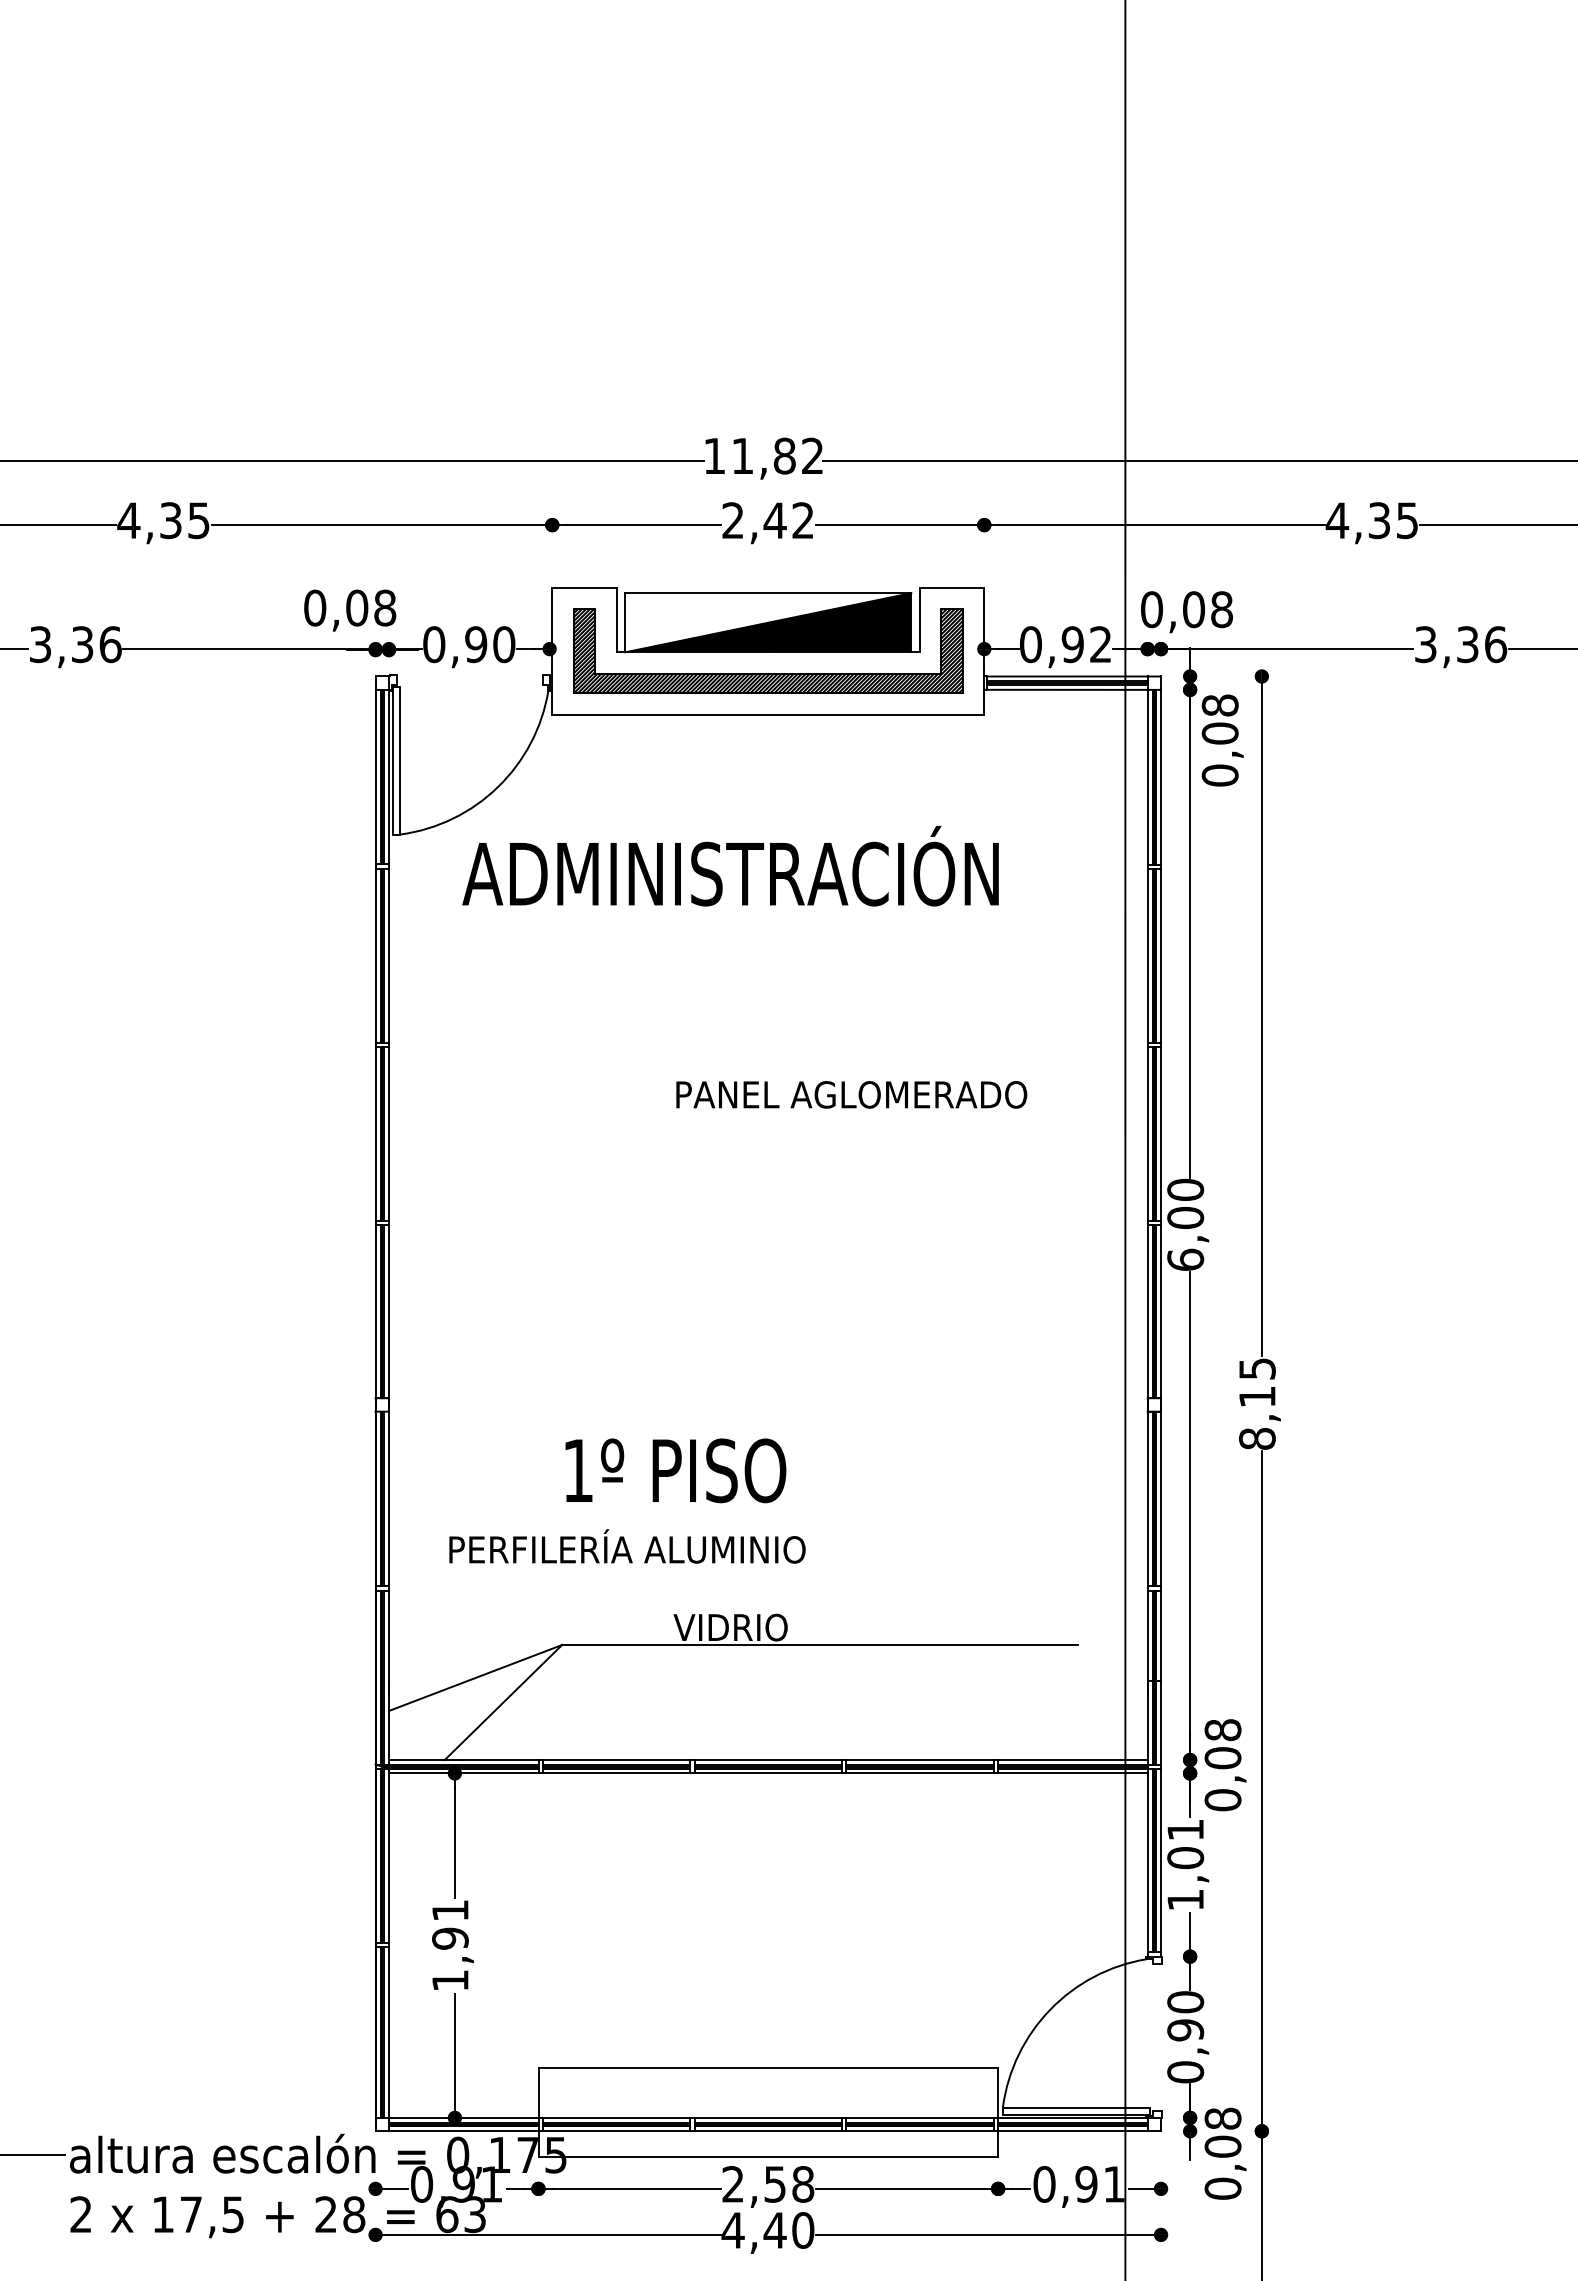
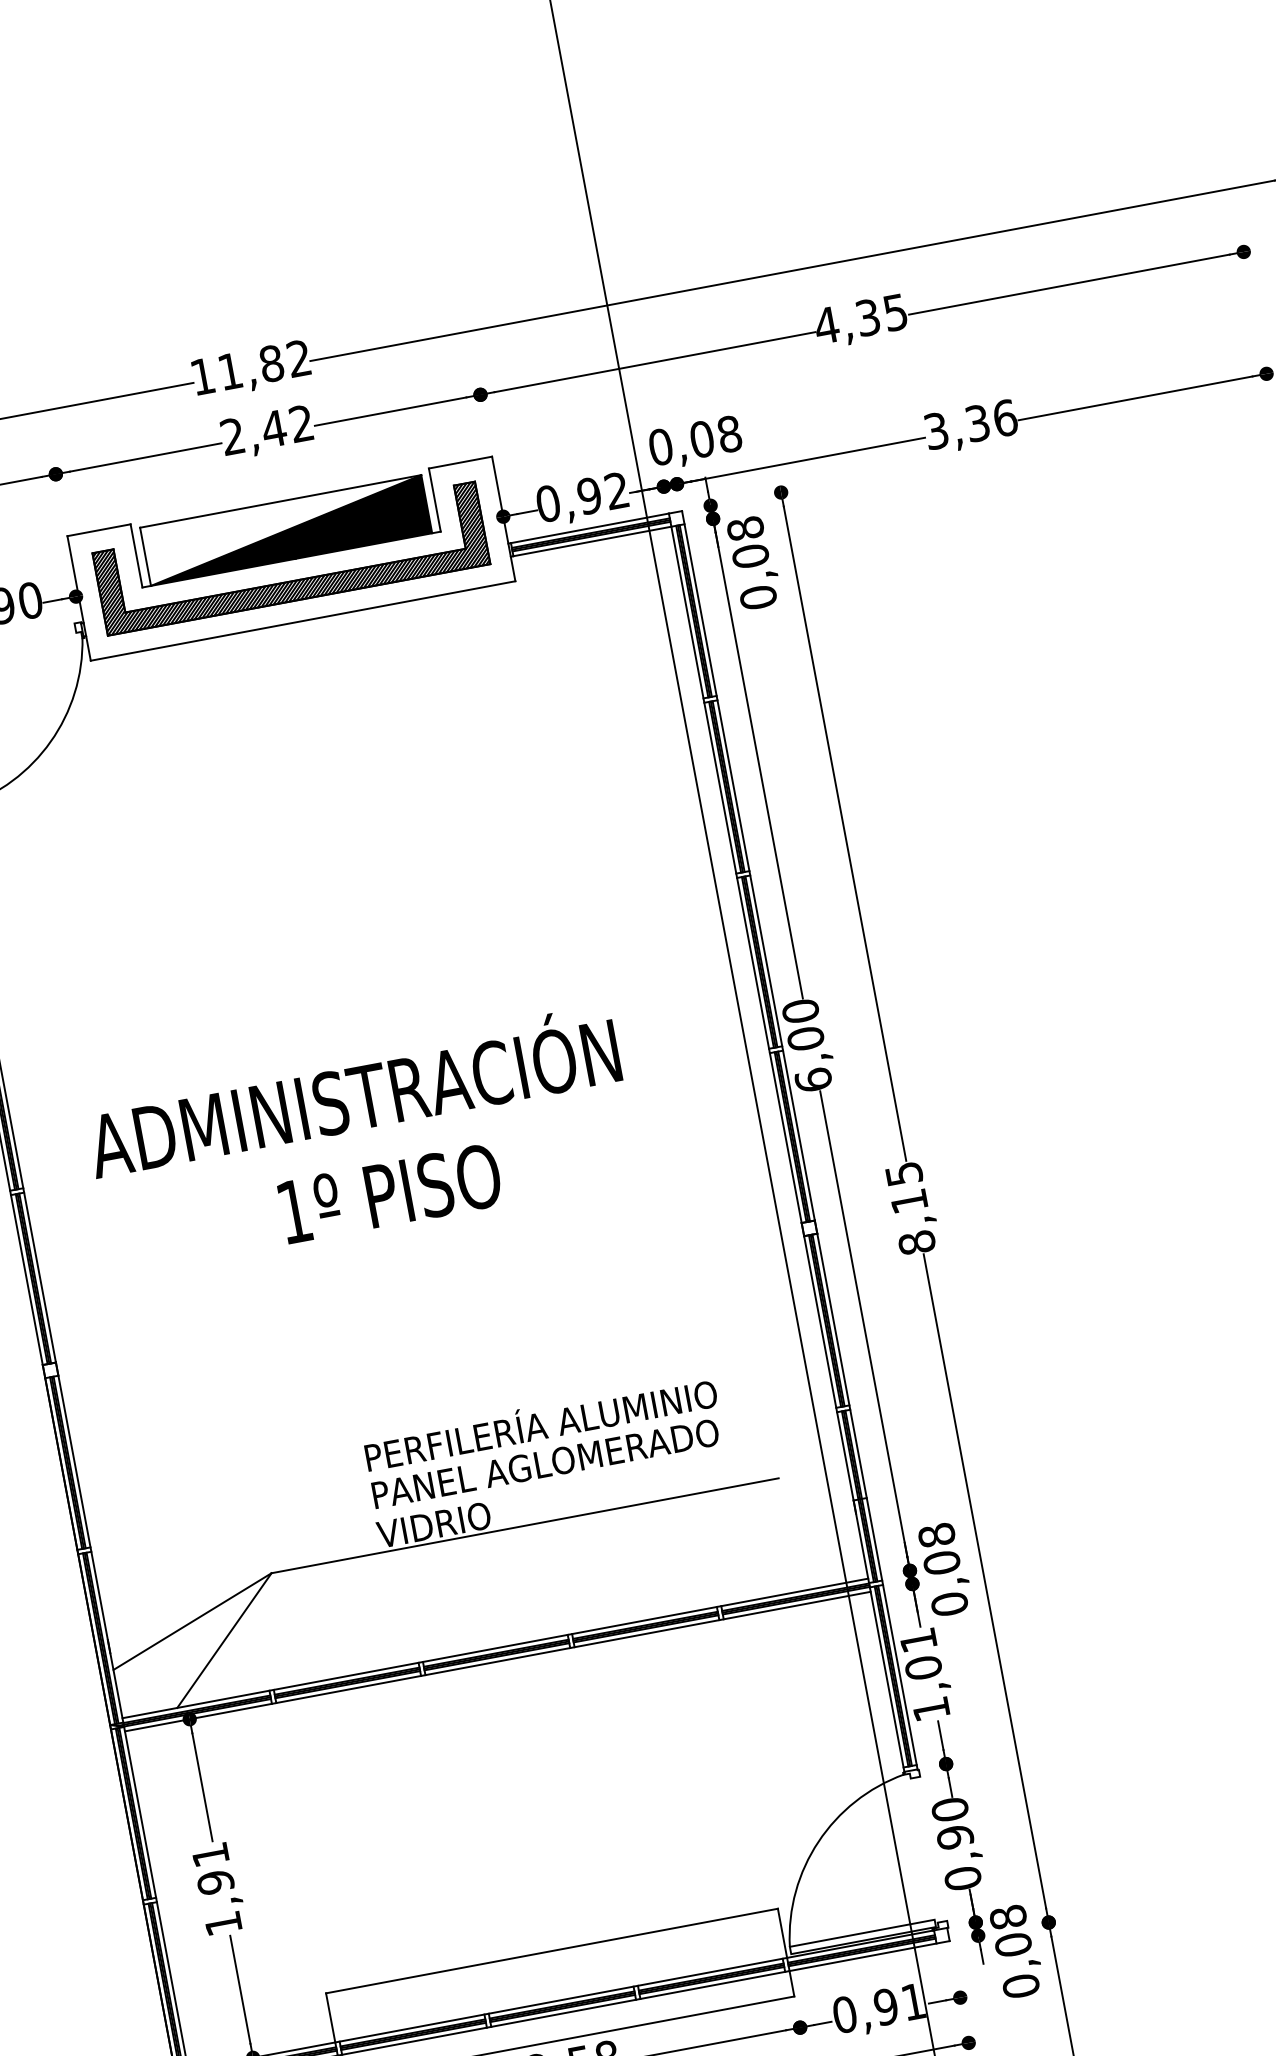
text: (730, 866) -> (352, 1091), moved
text: (851, 1094) -> (545, 1463), moved
text: (675, 1470) -> (390, 1193), moved
text: (627, 1546) -> (540, 1422), moved

